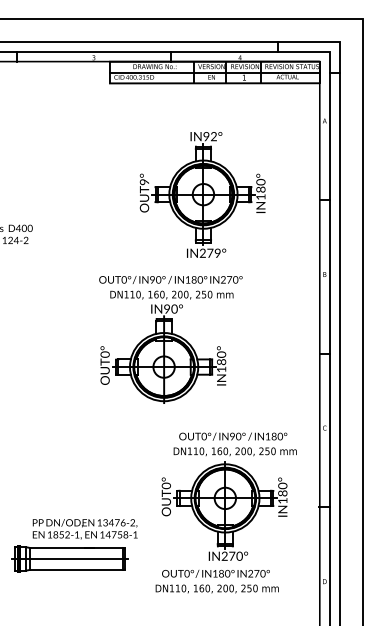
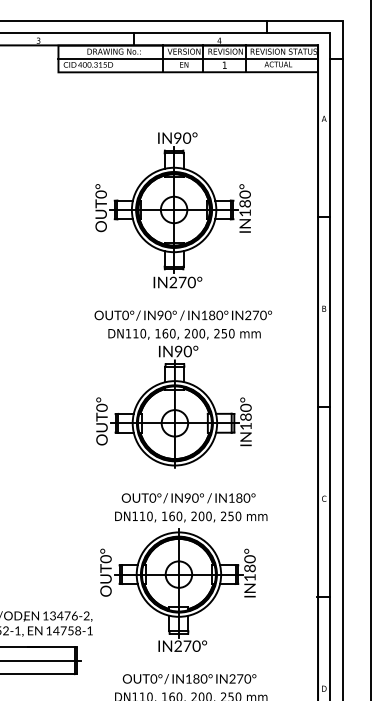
text: (213, 137) -> (186, 139), IN92° -> IN90°
text: (145, 181) -> (102, 193), OUT9° -> OUT0°
text: (217, 253) -> (191, 282), IN279° -> IN270°
part: (170, 339) -> (182, 389), moved
part: (228, 496) -> (182, 572), moved

